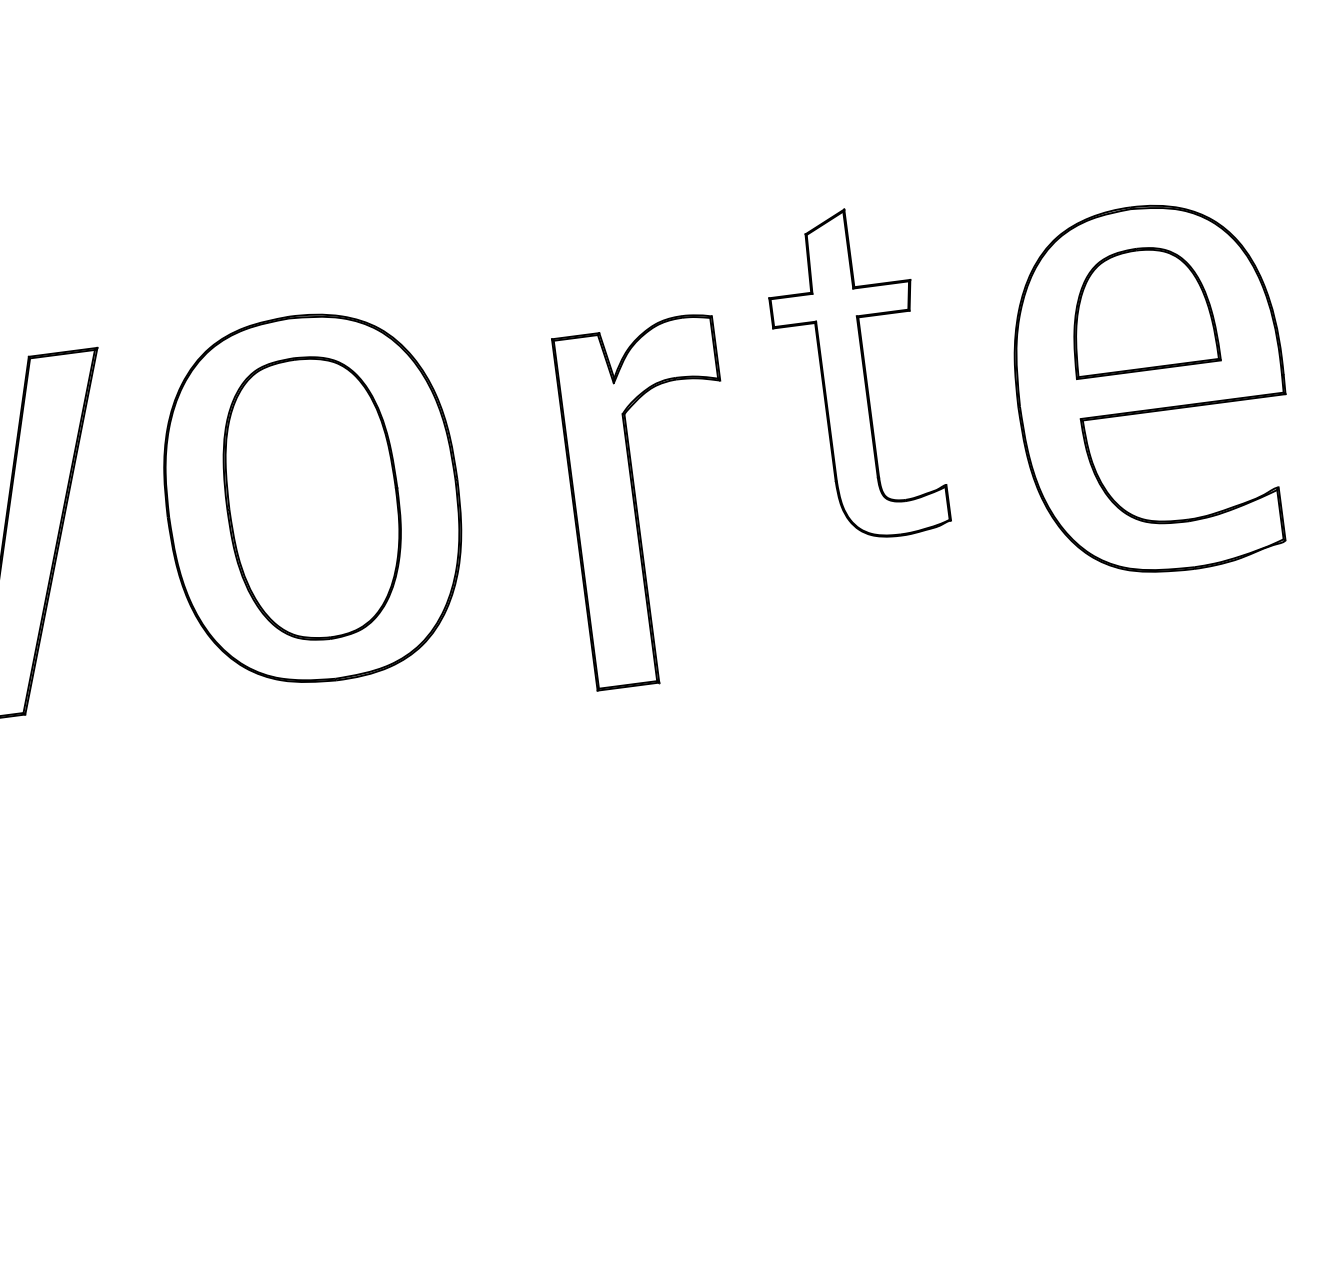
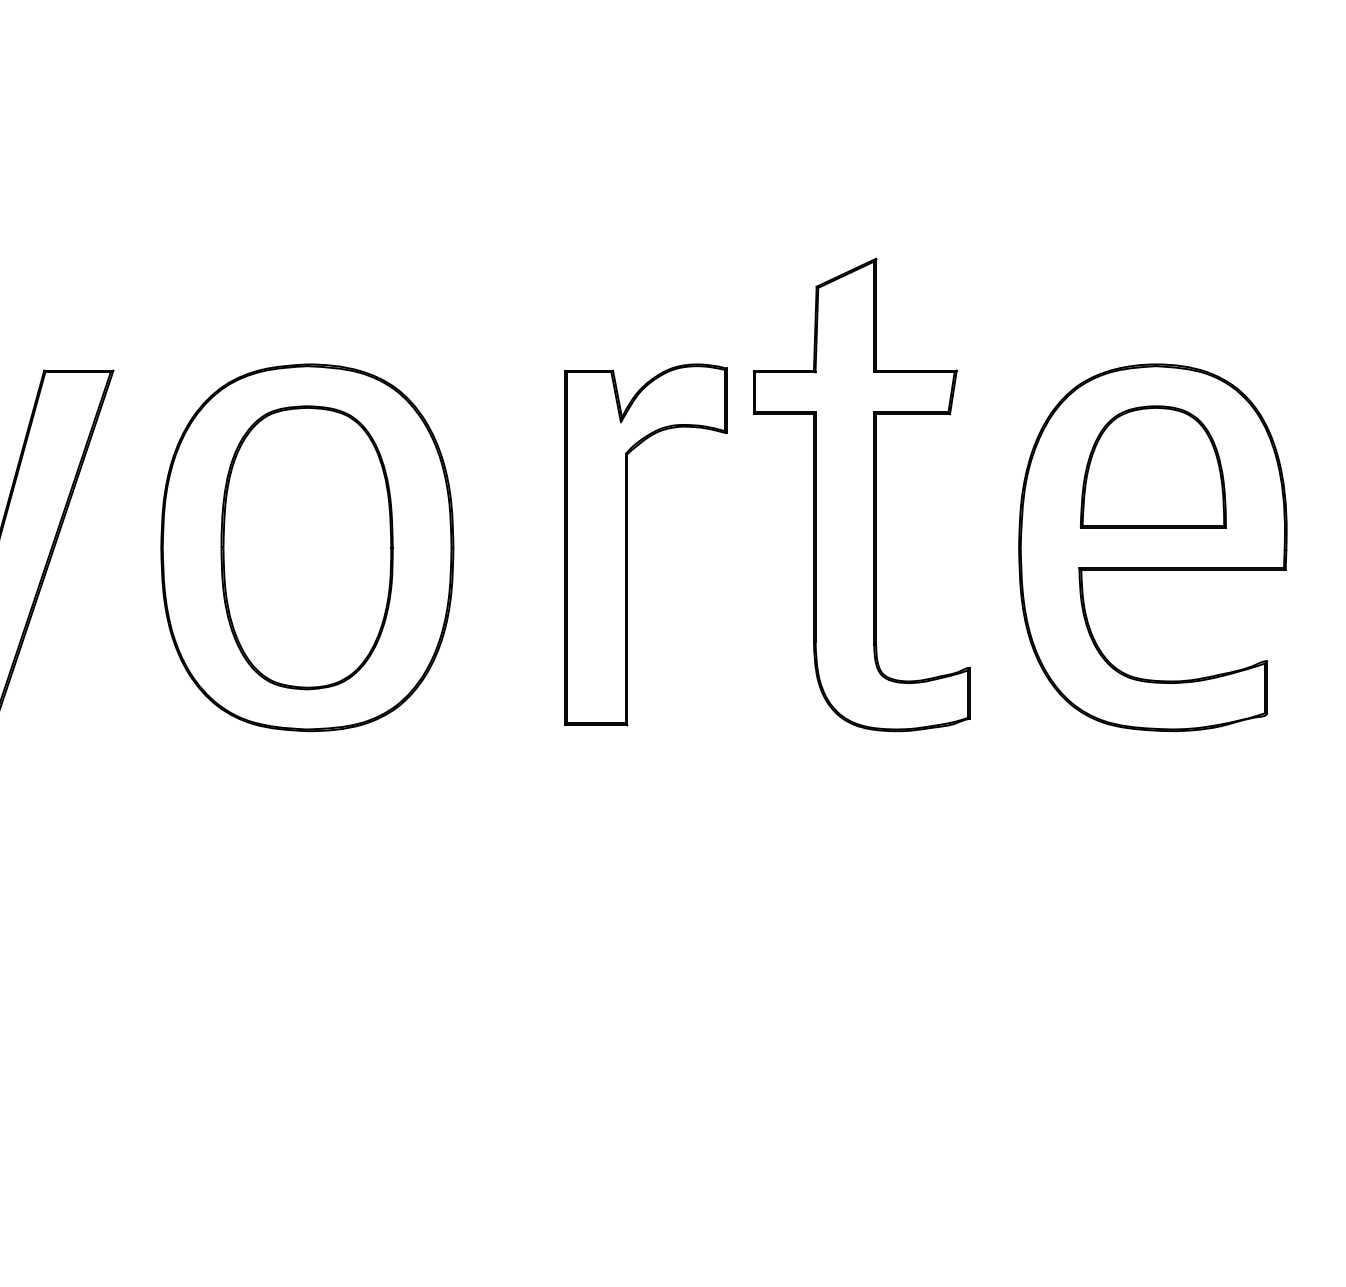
part: (855, 374) -> (861, 494), size x1.43
part: (636, 503) -> (627, 544), moved

